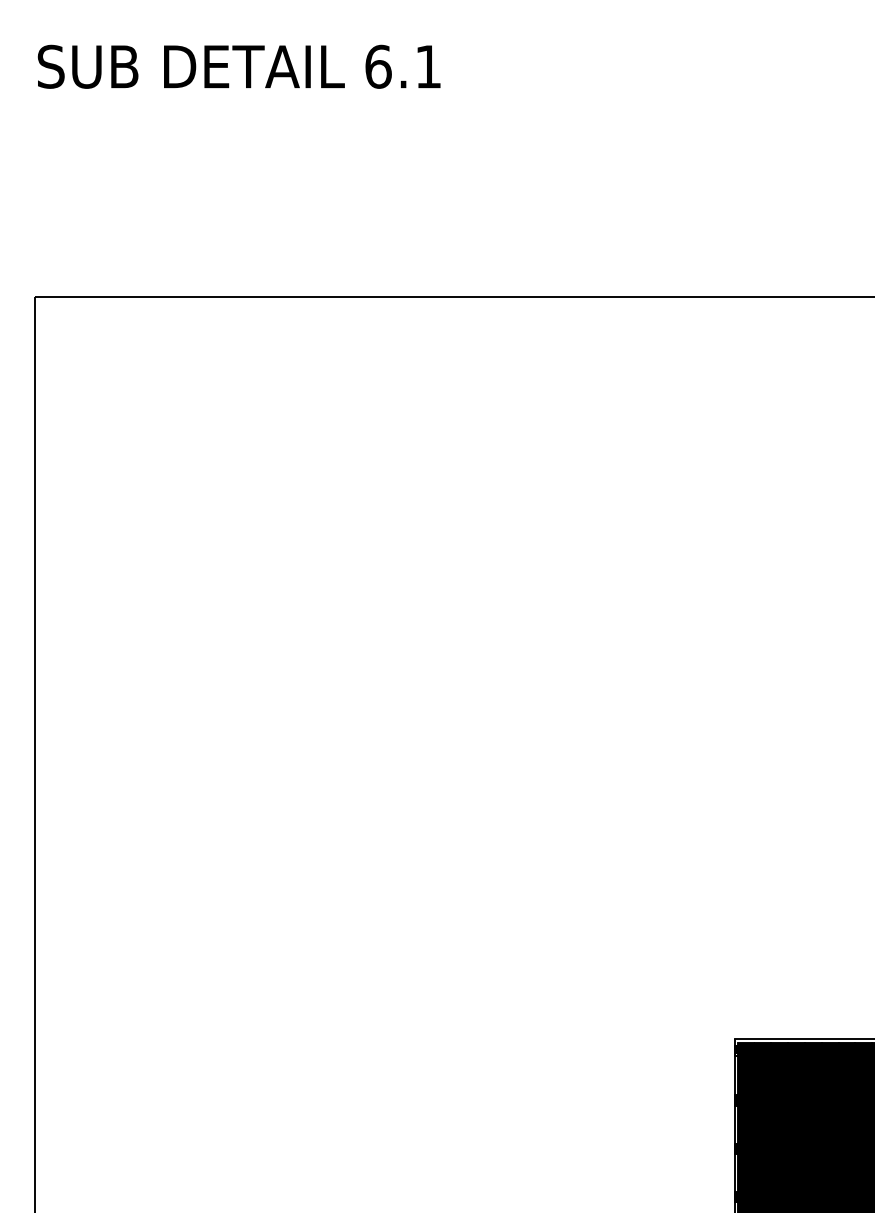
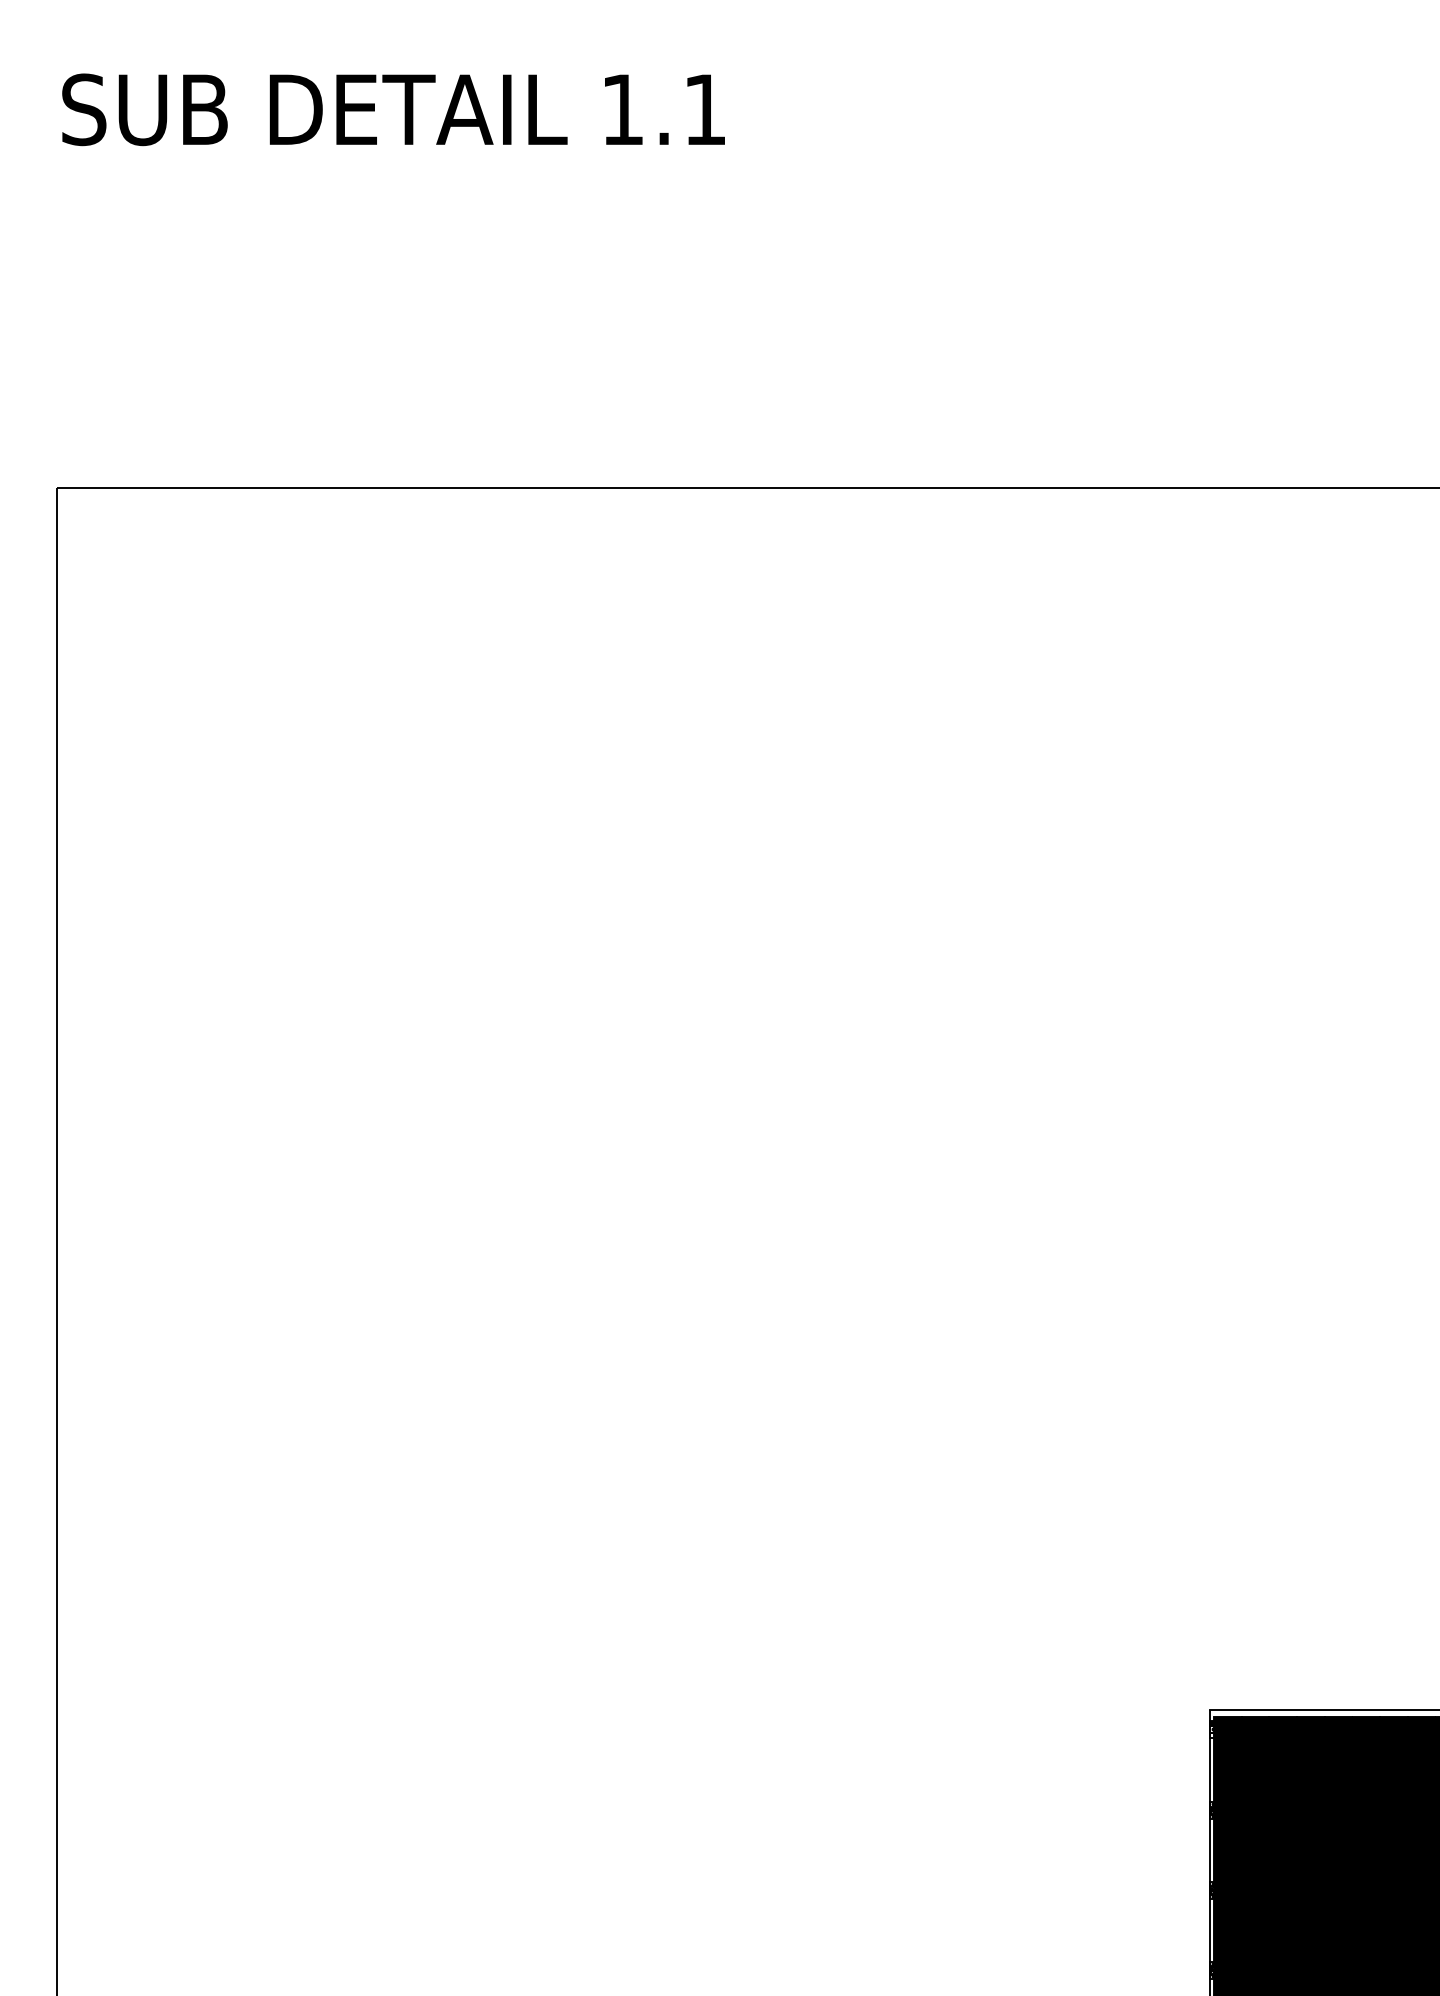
text: (378, 66) -> (622, 109), 6.1 -> 1.1

